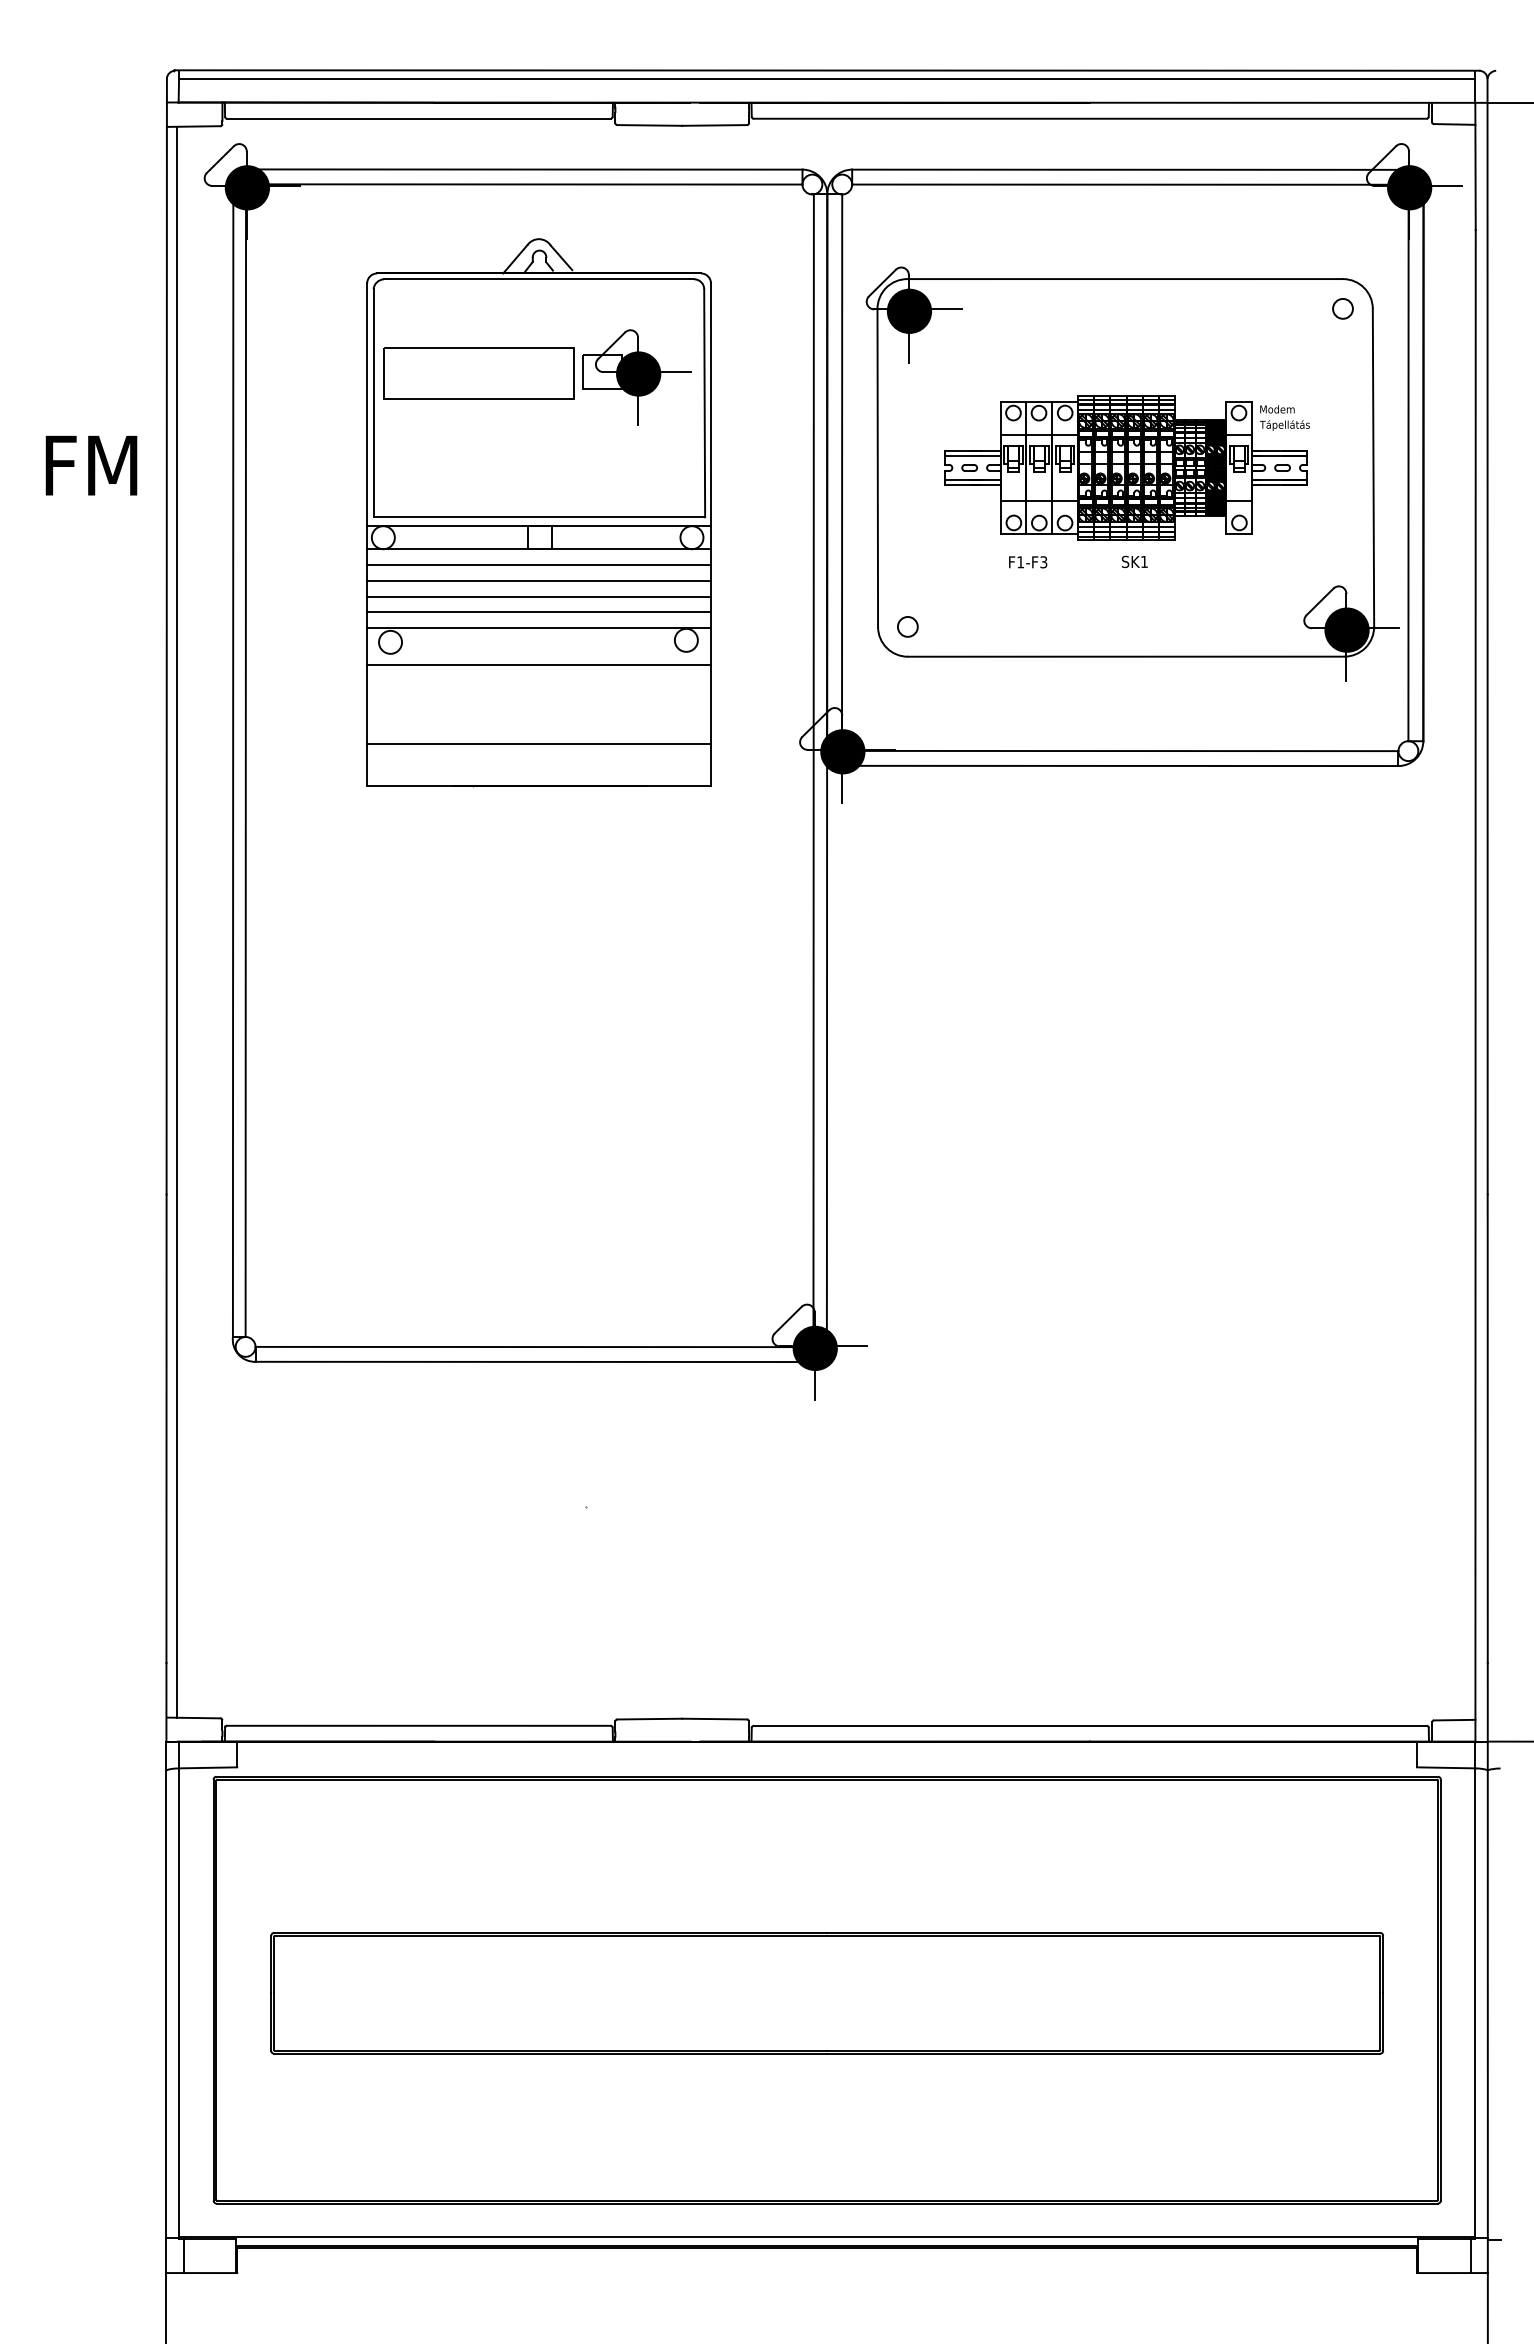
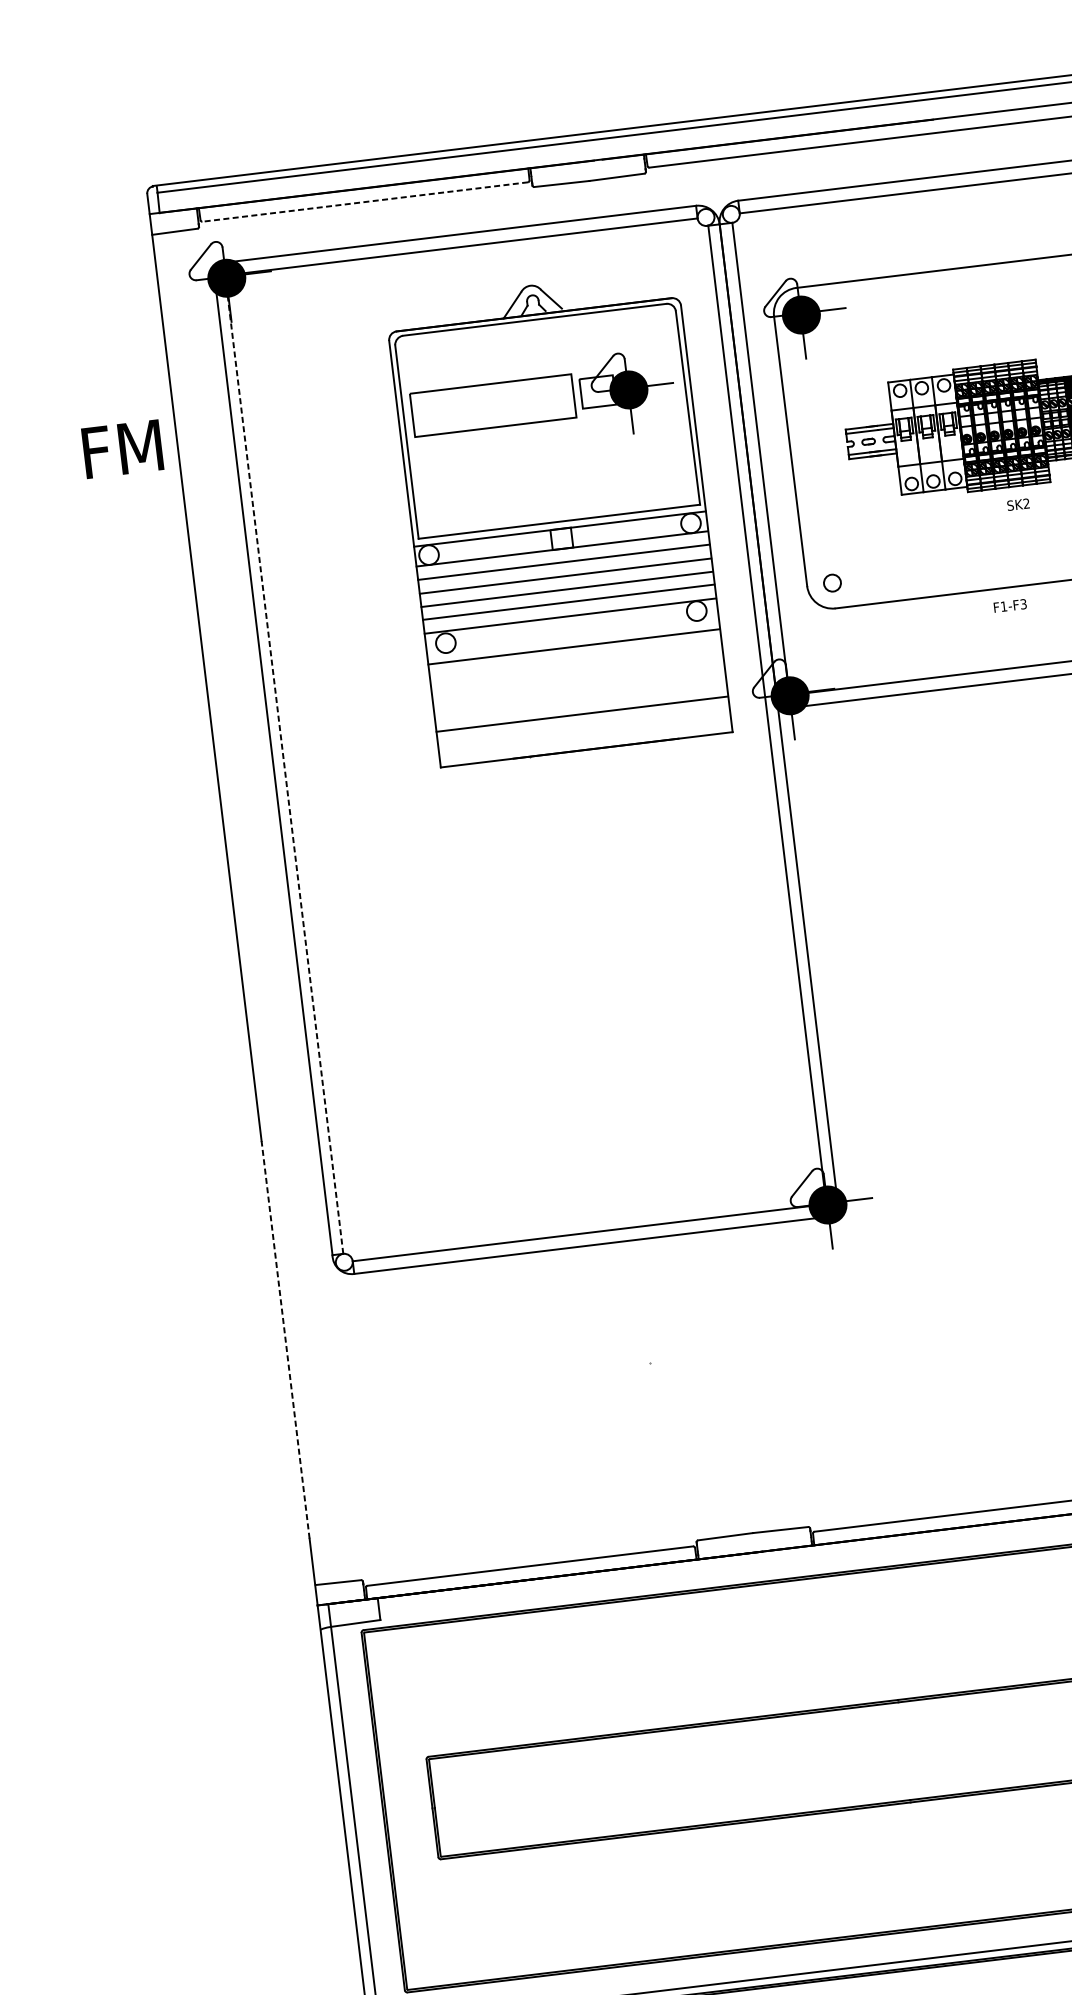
line: (418, 118) -> (364, 201), solid -> dashed
text: (91, 465) -> (122, 449), moved
part: (538, 512) -> (558, 517), moved
text: (1144, 561) -> (1026, 503), SK1 -> SK2
text: (1028, 562) -> (1010, 606), moved
line: (245, 765) -> (284, 768), solid -> dashed
line: (177, 921) -> (242, 908), removed
line: (166, 1428) -> (285, 1339), solid -> dashed

